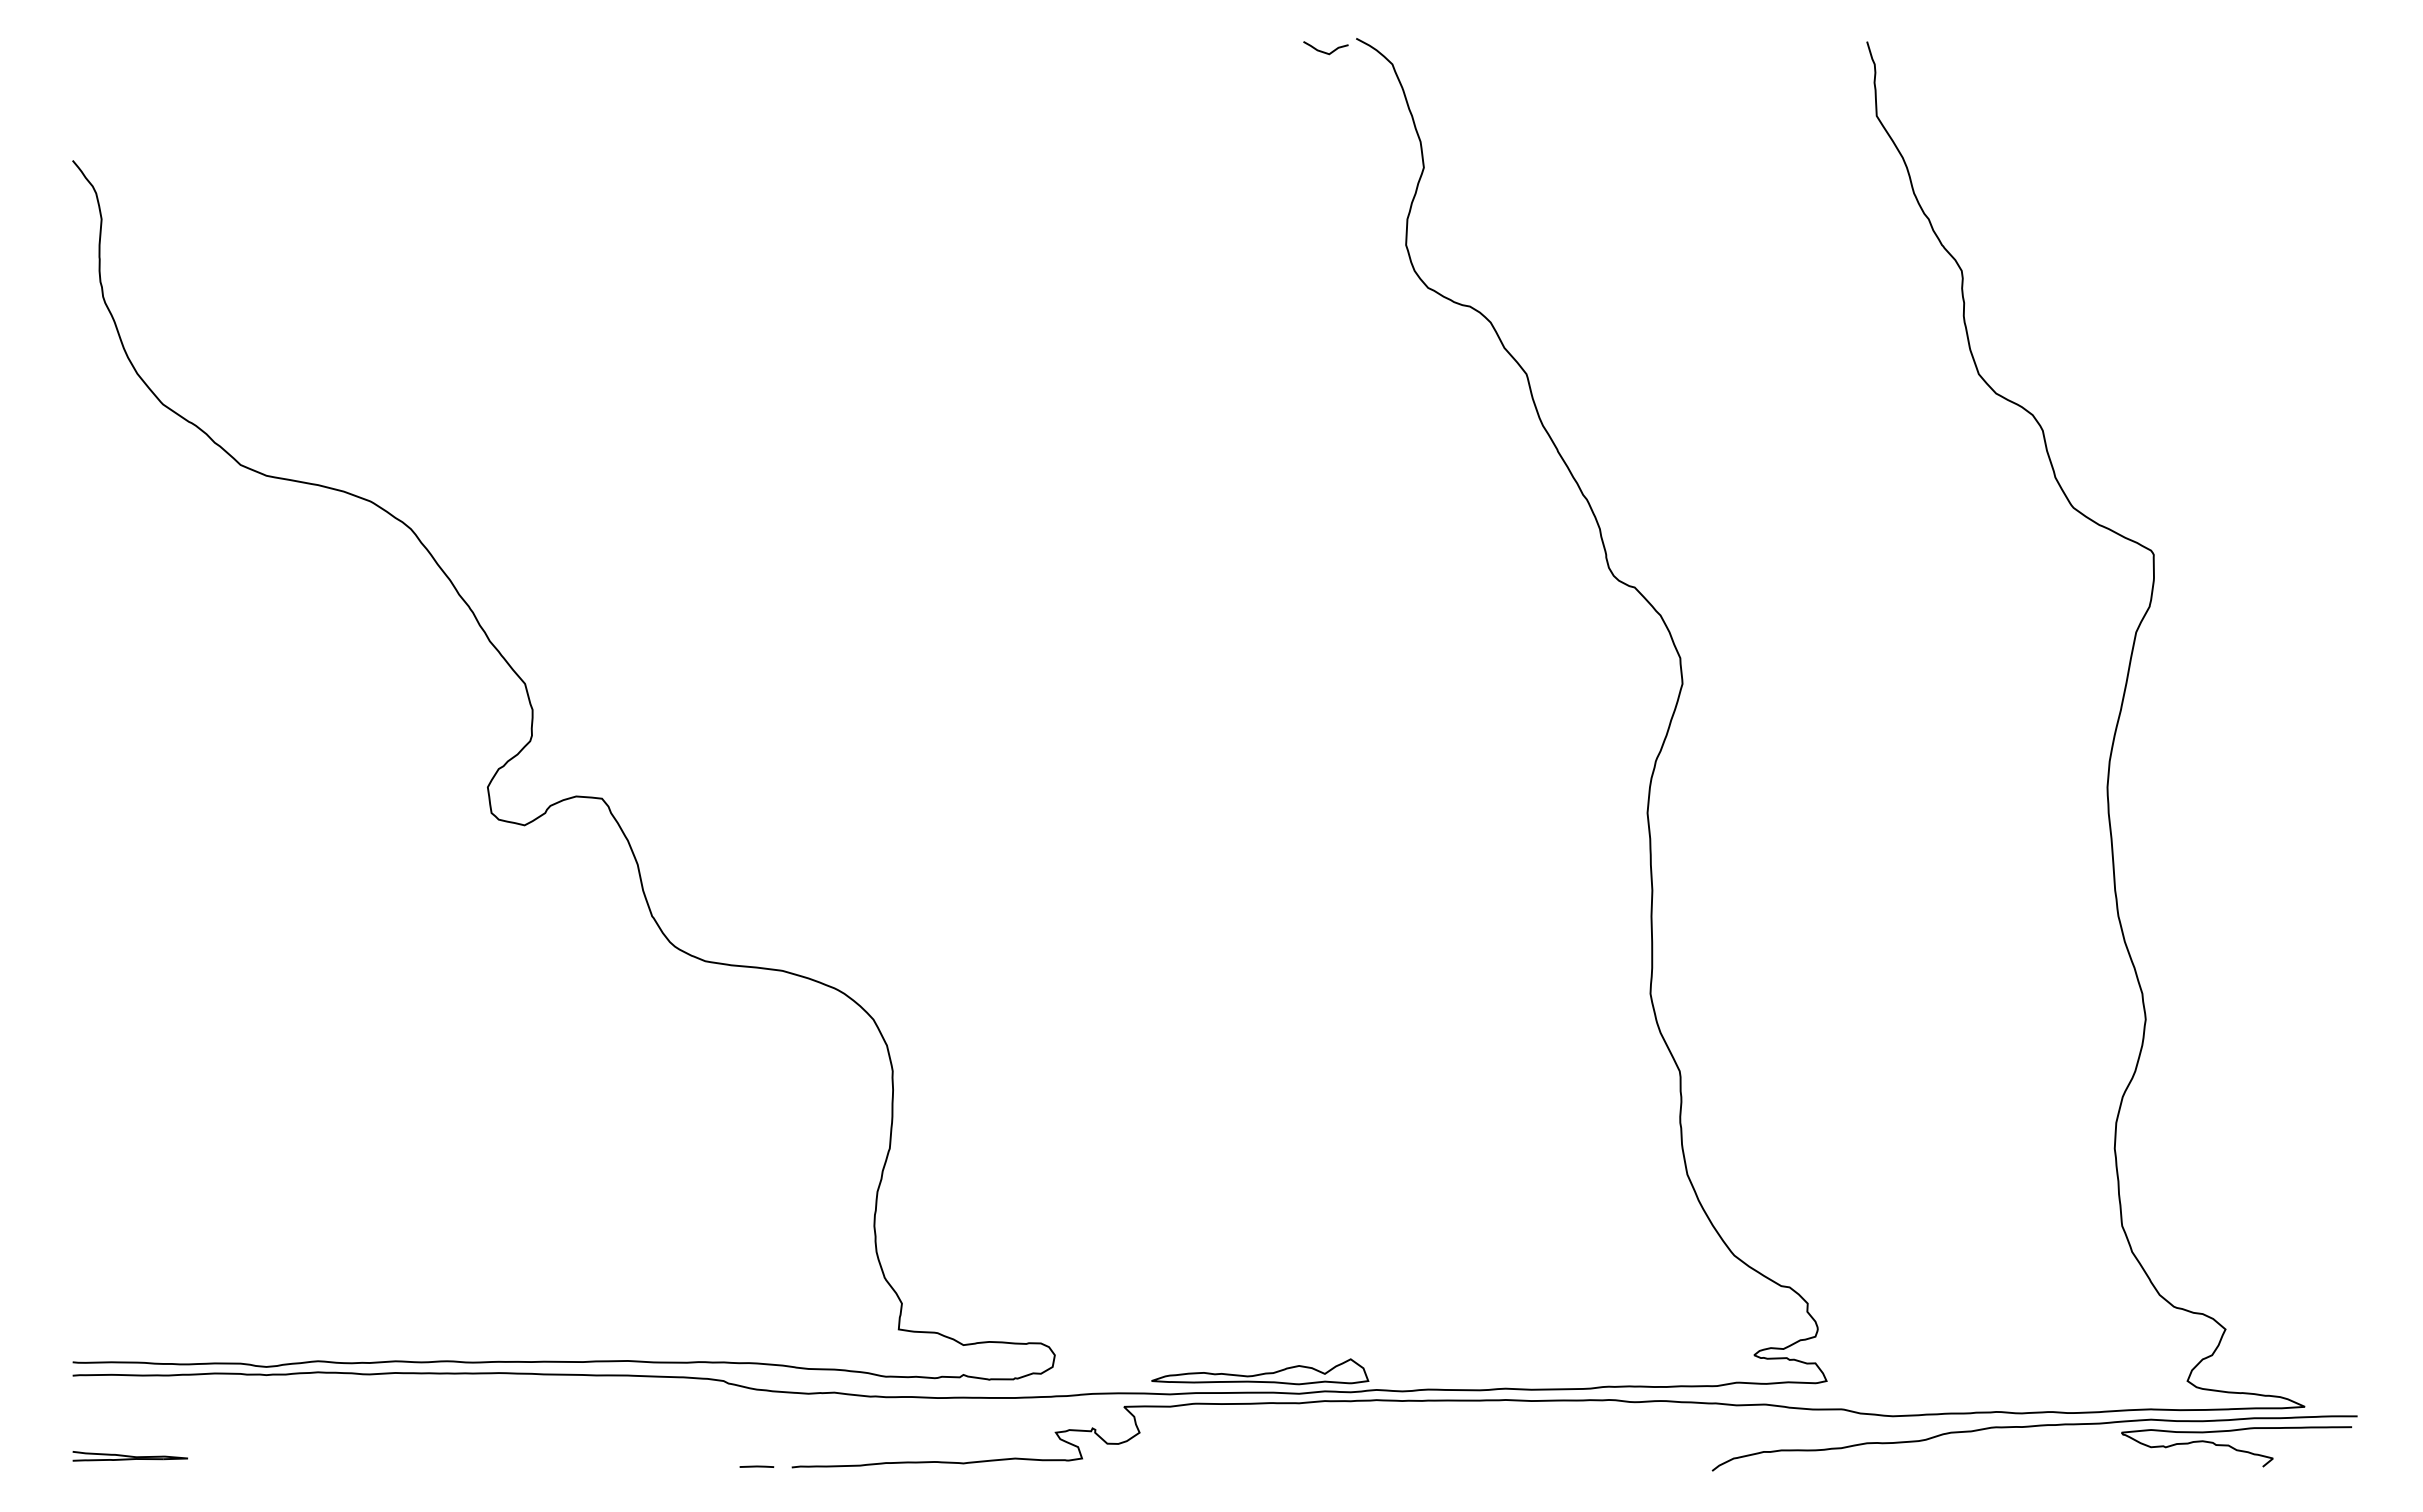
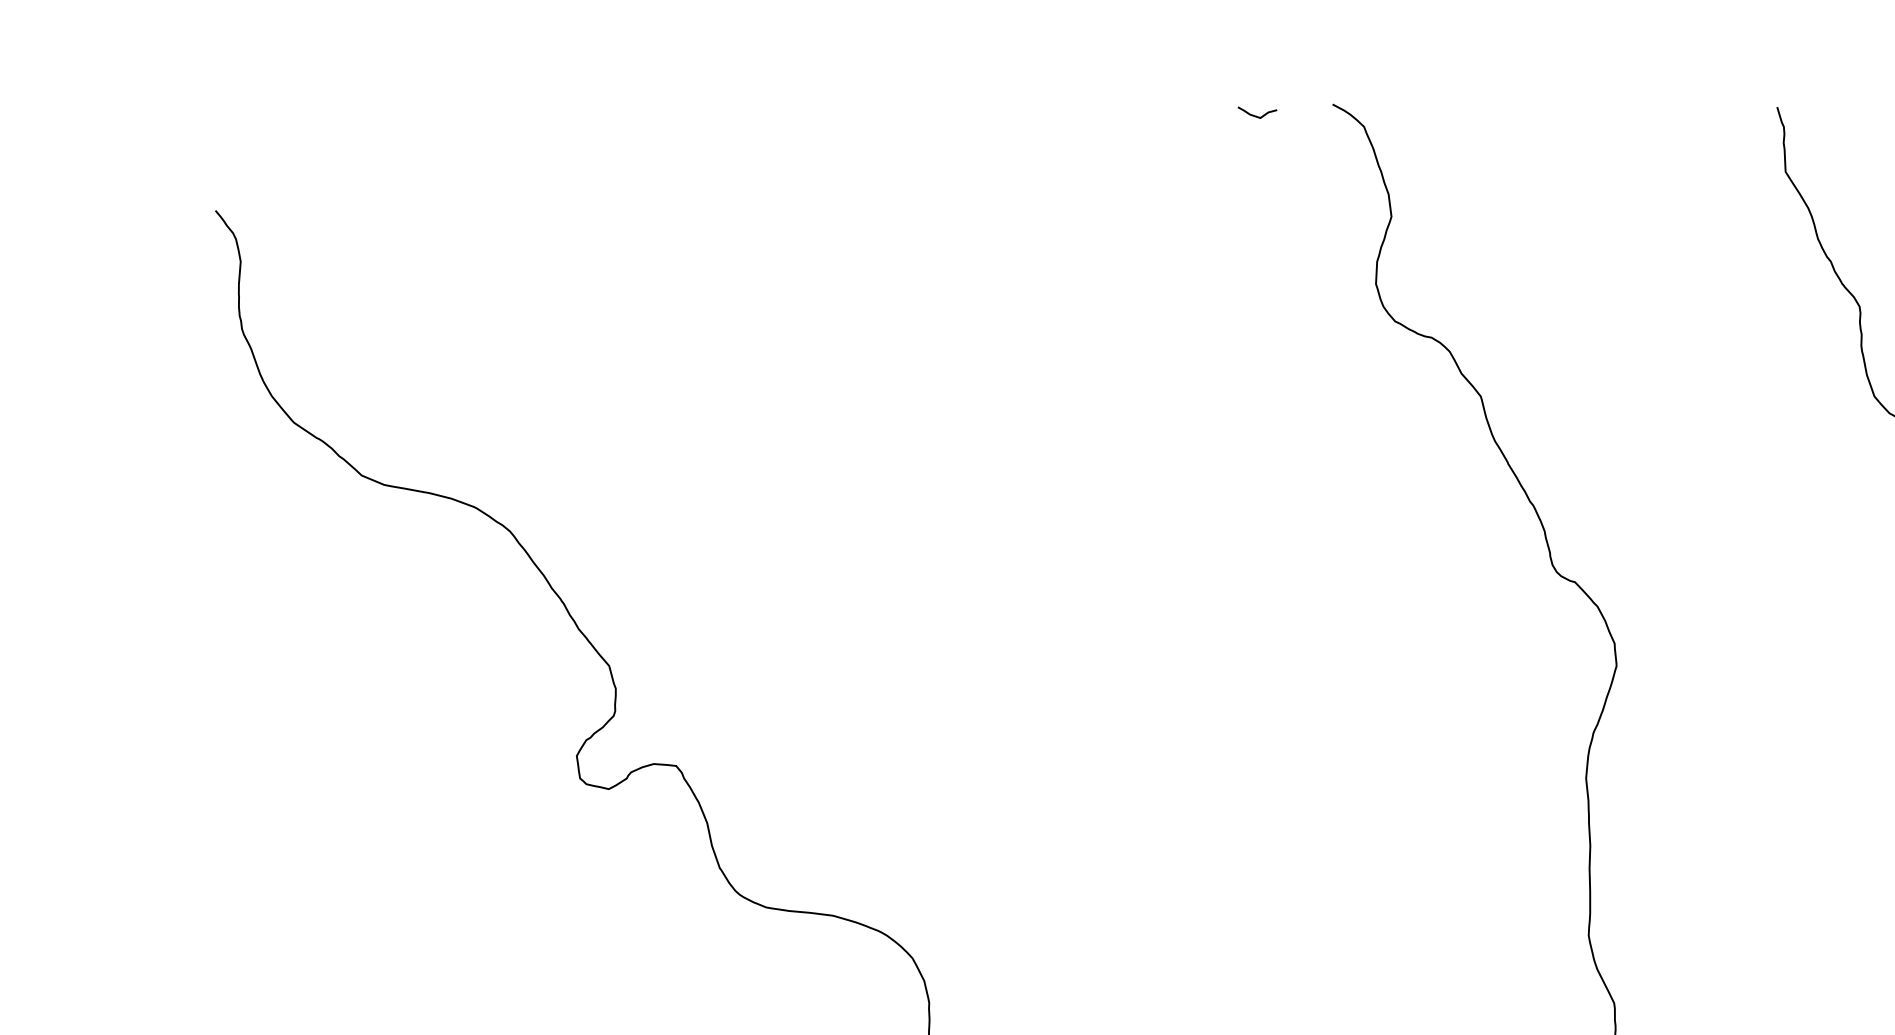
curve: (1324, 51) -> (1256, 115), moved

